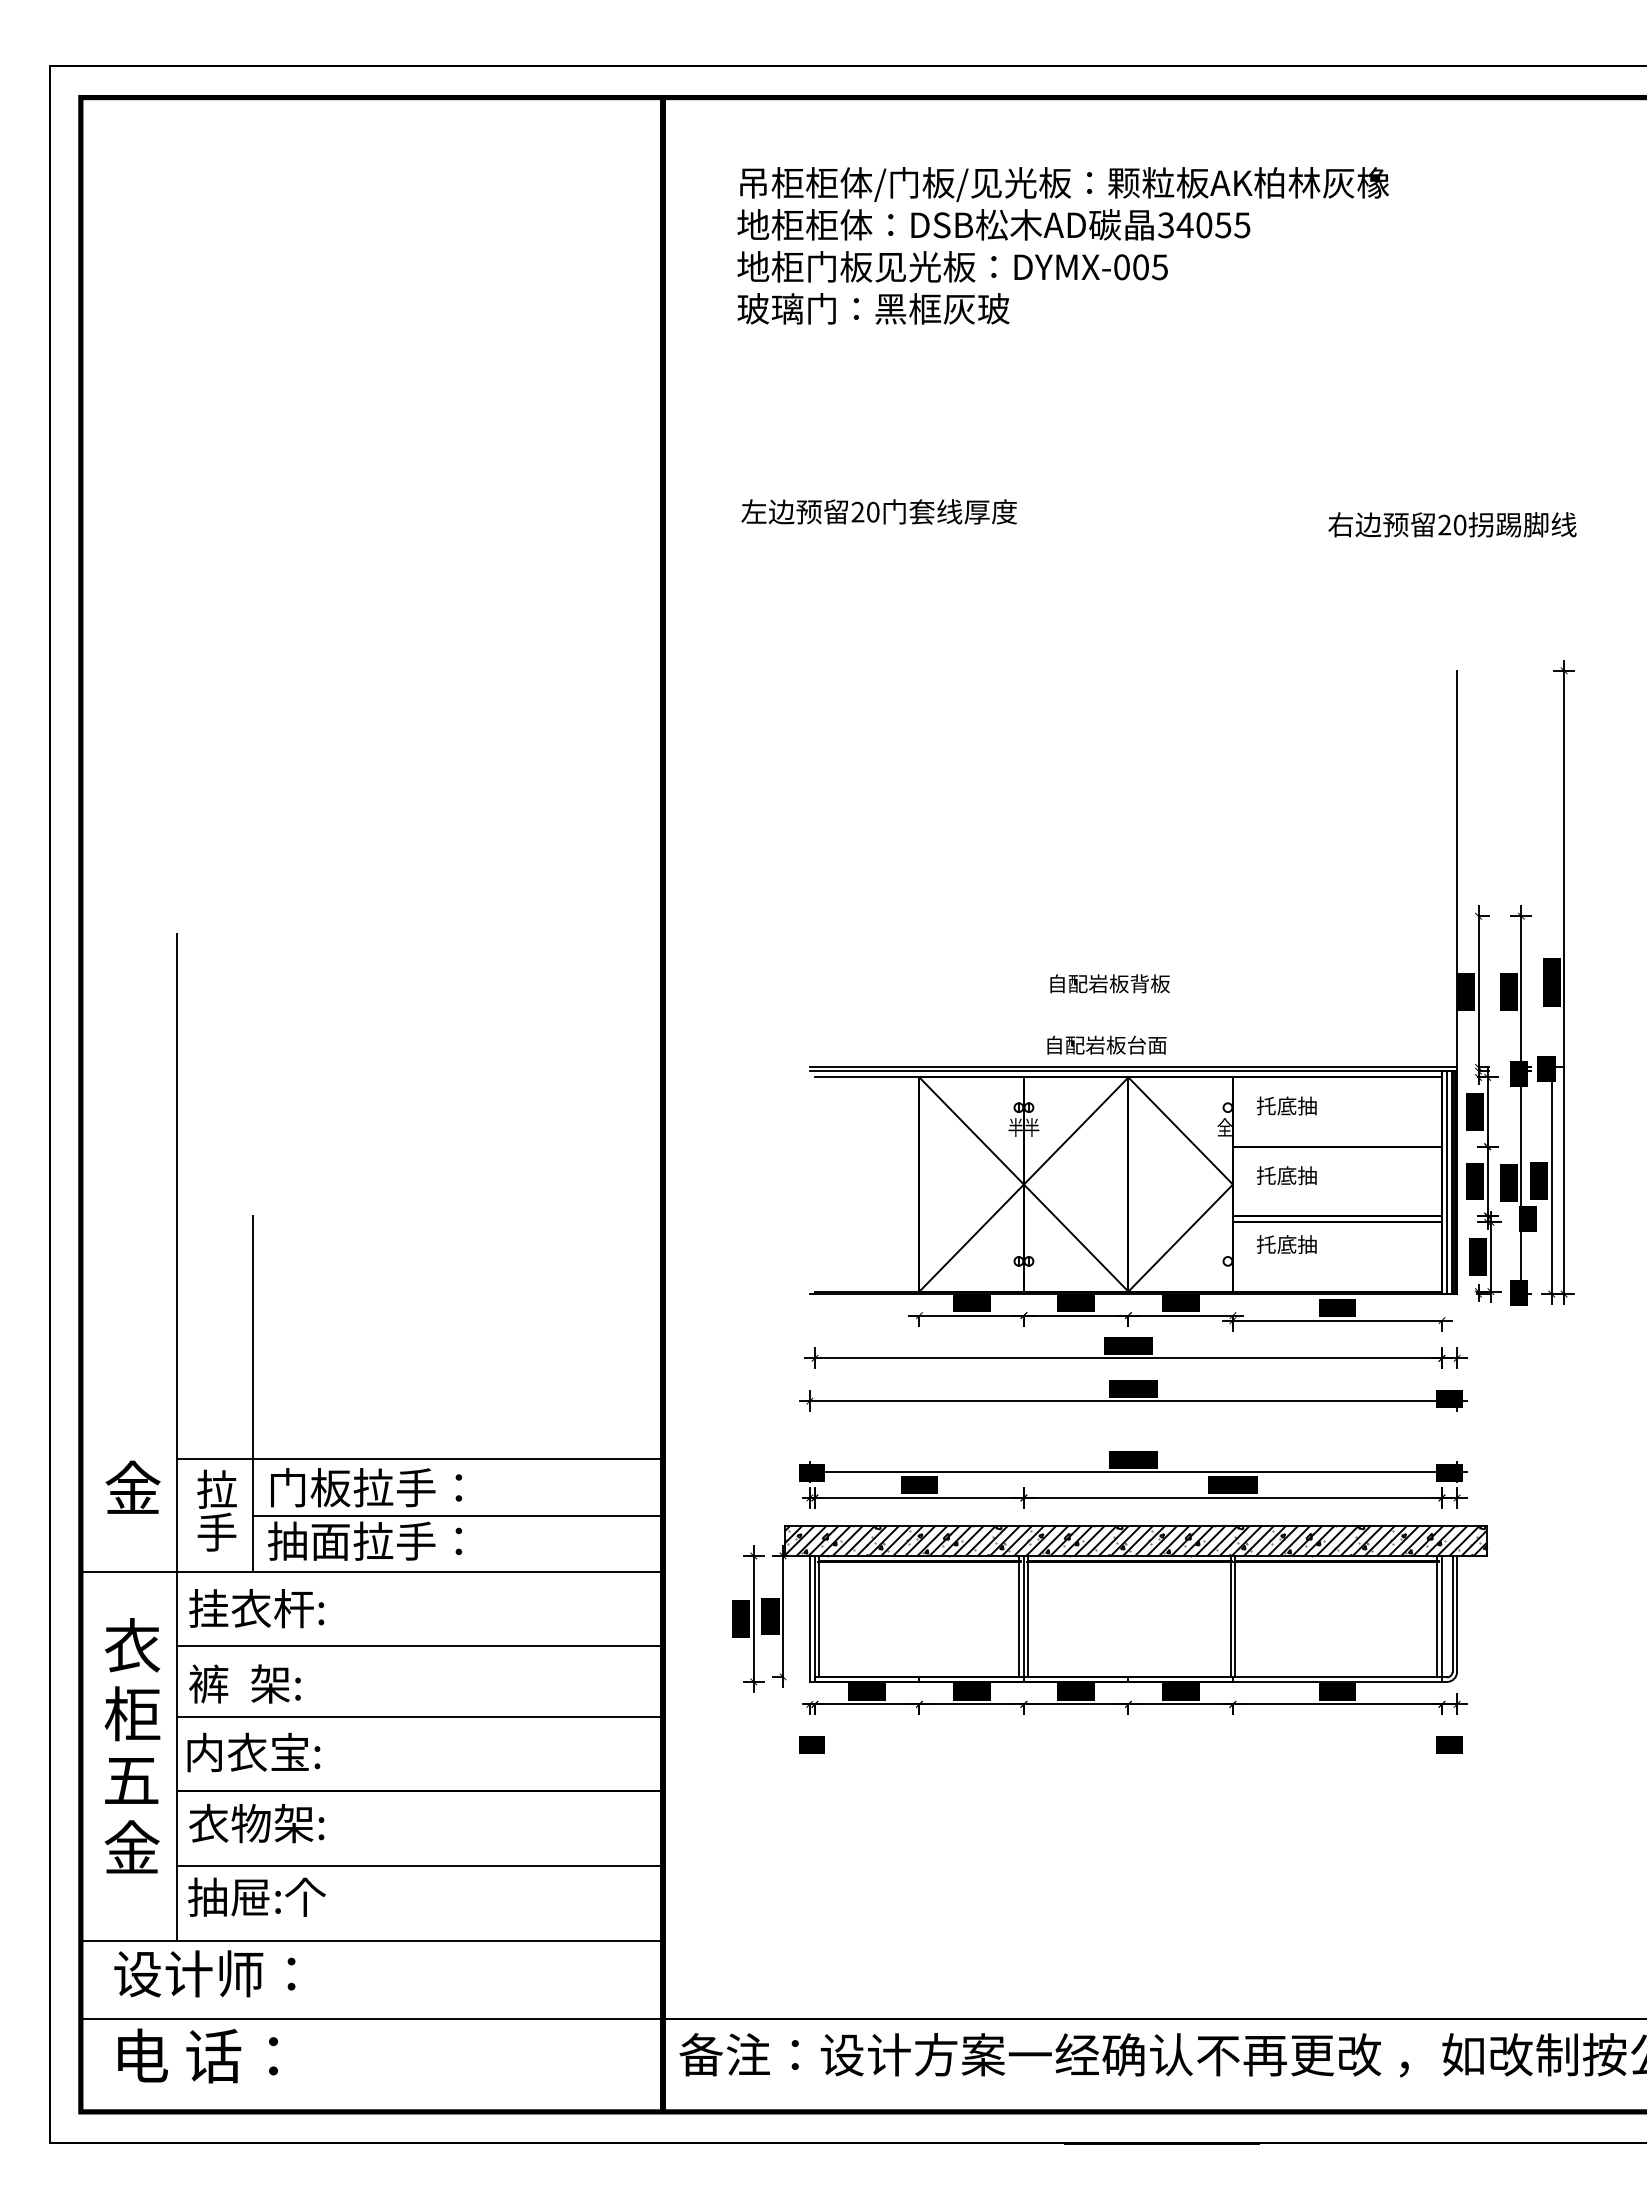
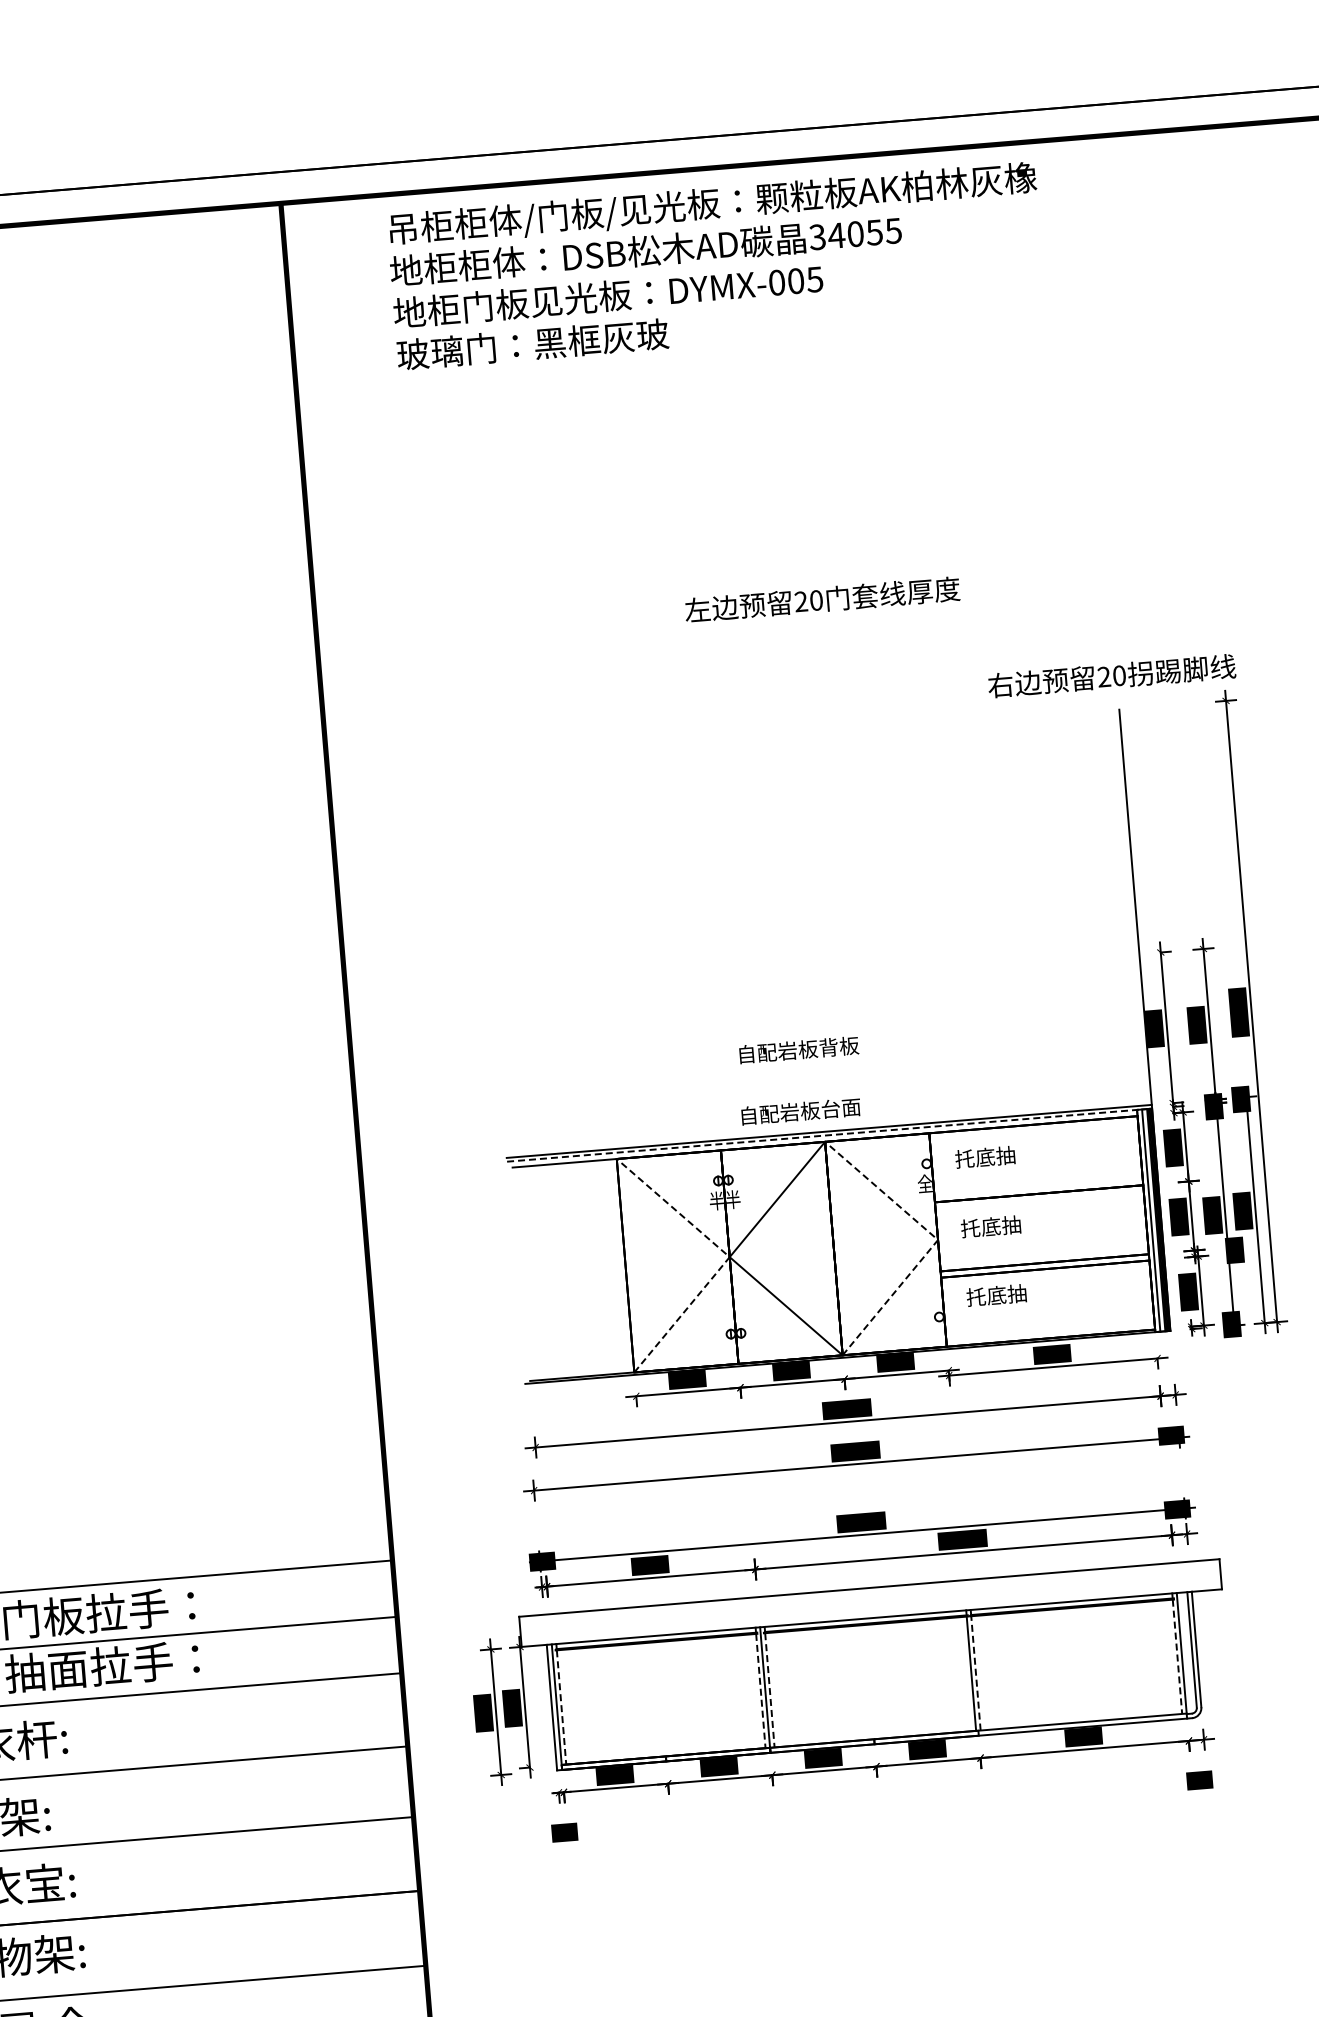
text: (1062, 245) -> (716, 265), moved
text: (878, 511) -> (821, 599), moved
text: (1452, 524) -> (1111, 675), moved
line: (1133, 1071) -> (829, 1135), solid -> dashed
line: (1023, 1184) -> (729, 1257), solid -> dashed
line: (1232, 1184) -> (937, 1240), solid -> dashed
hatch: (1135, 1540) -> (870, 1602), removed
line: (1235, 1619) -> (976, 1673), solid -> dashed
line: (819, 1620) -> (561, 1708), solid -> dashed
line: (1019, 1620) -> (761, 1692), solid -> dashed
line: (1028, 1620) -> (769, 1691), solid -> dashed
line: (1437, 1620) -> (1177, 1657), solid -> dashed

